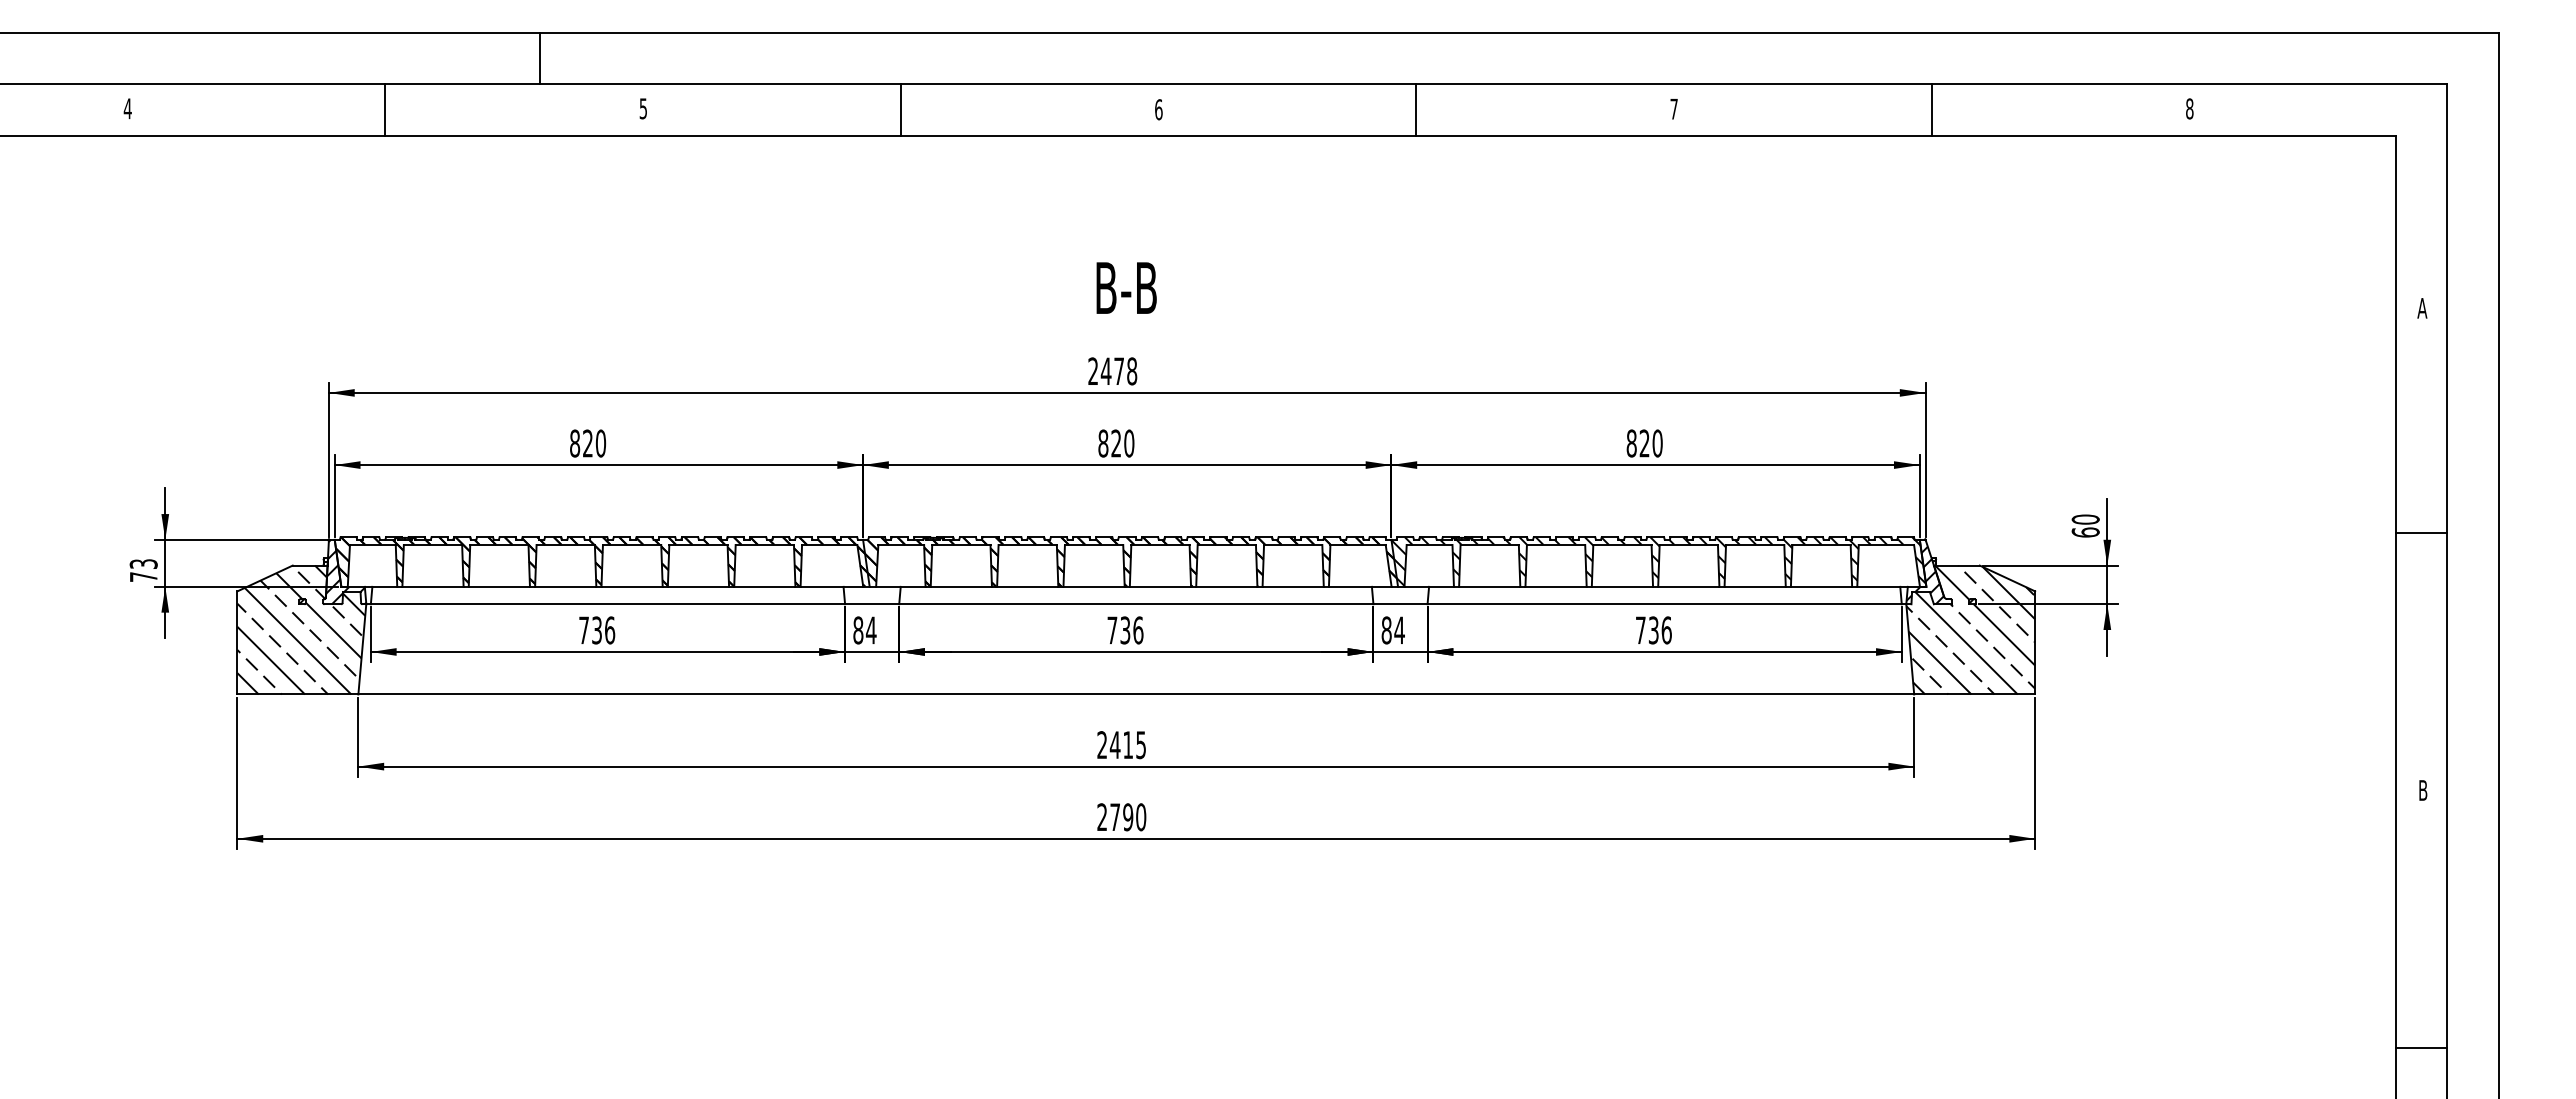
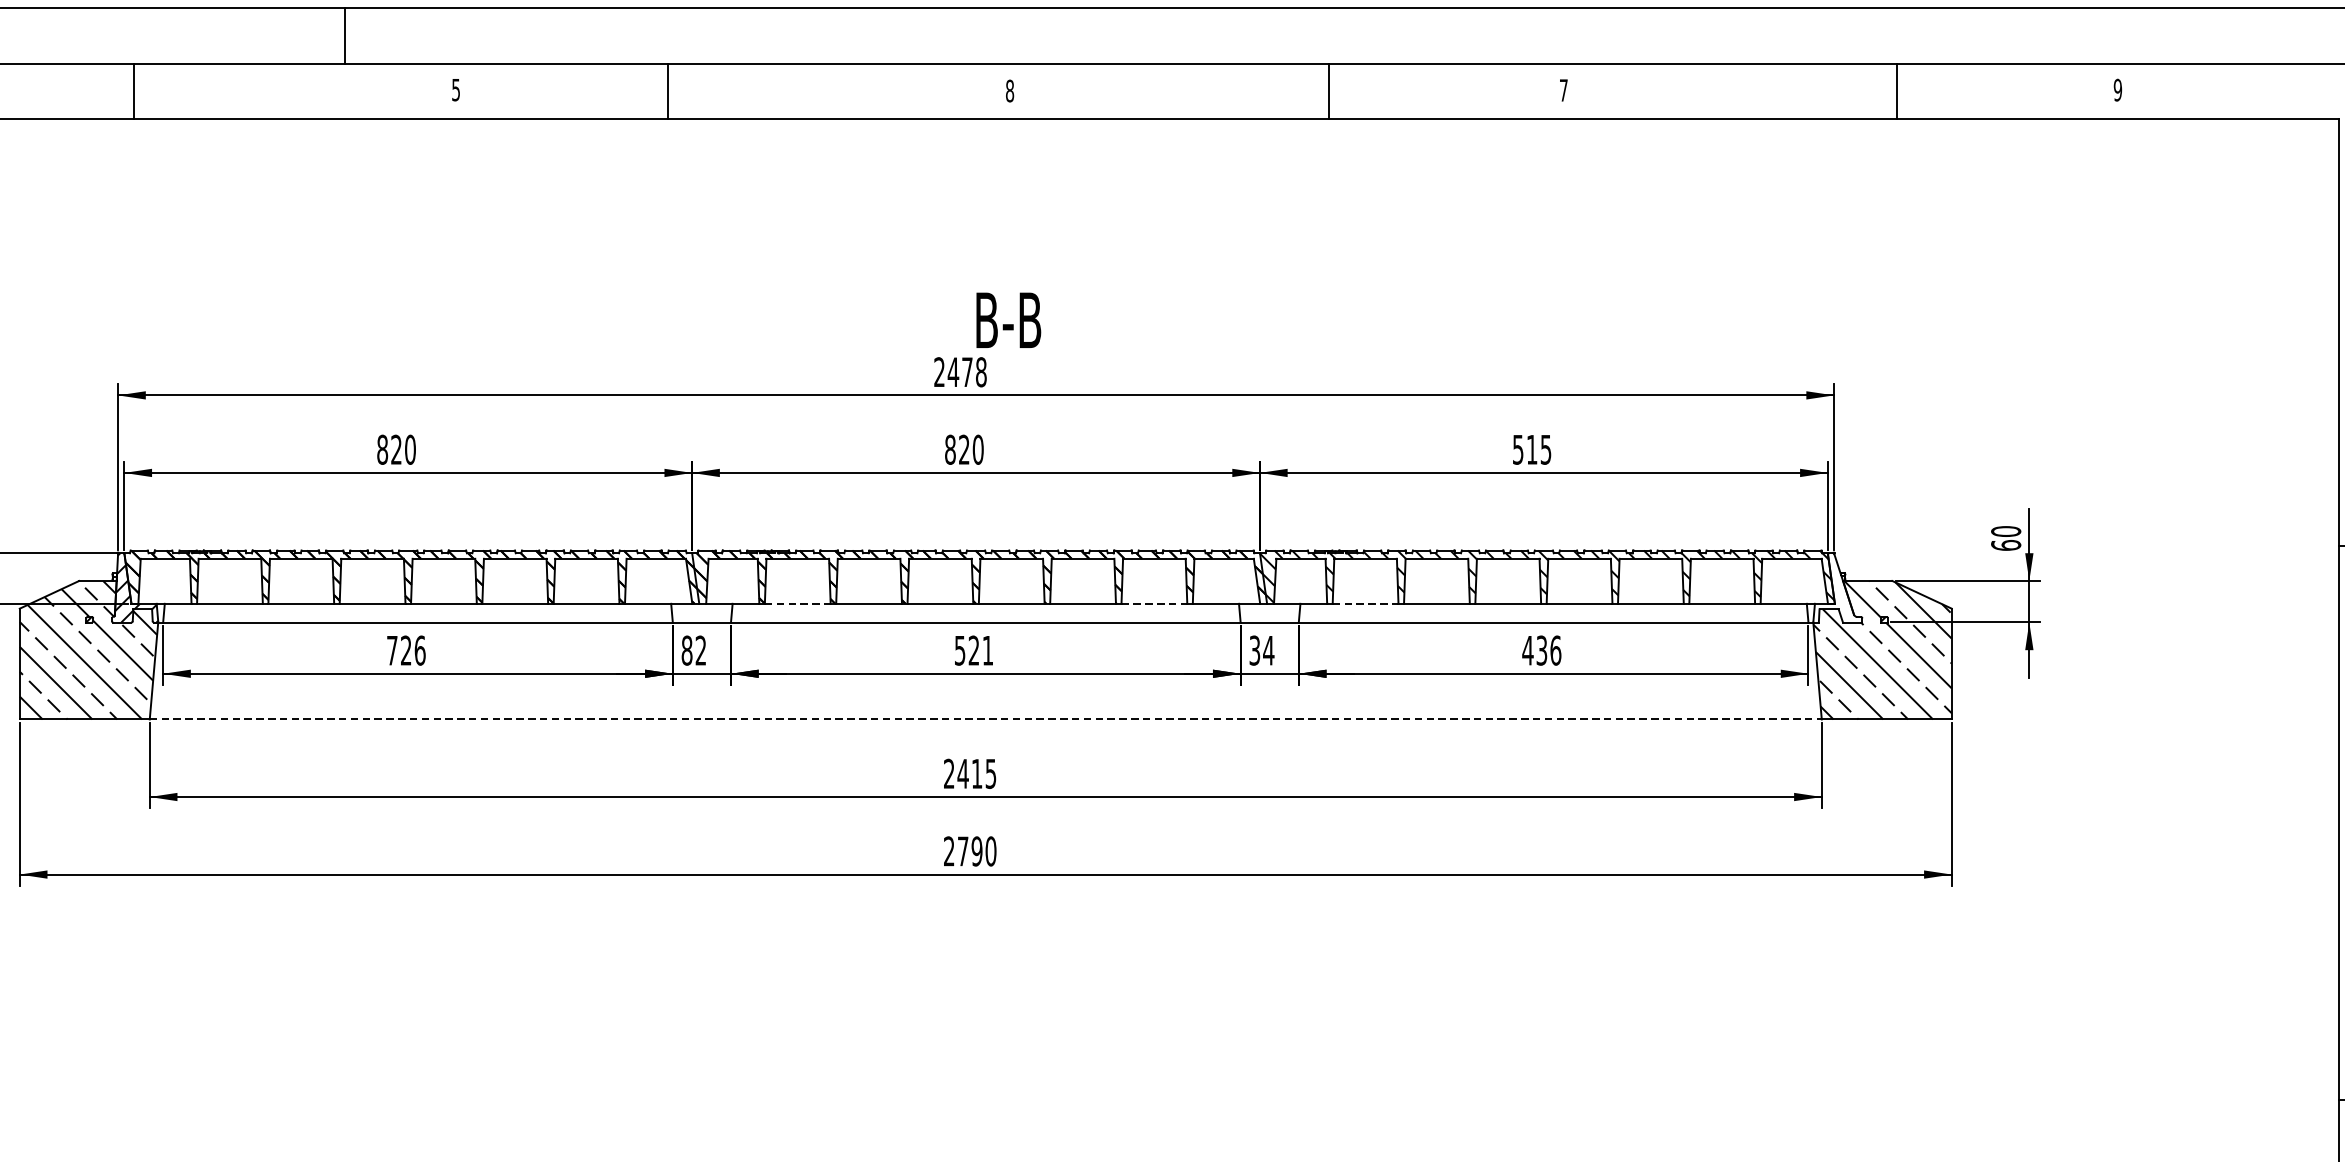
text: (2189, 108) -> (2117, 89), 8 -> 9
line: (385, 109) -> (133, 90), moved
line: (900, 109) -> (667, 90), moved
text: (1158, 109) -> (1009, 90), 6 -> 8
line: (1416, 109) -> (1328, 90), moved
line: (1931, 109) -> (1896, 90), moved
text: (1126, 287) -> (1008, 319), moved
text: (1644, 443) -> (1531, 449), 820 -> 515
hatch: (1924, 575) -> (1832, 591), removed
line: (961, 586) -> (797, 603), solid -> dashed
line: (1293, 586) -> (1154, 603), solid -> dashed
line: (1489, 586) -> (1365, 603), solid -> dashed
text: (1640, 629) -> (1527, 649), 736 -> 436
text: (596, 630) -> (405, 650), 736 -> 726
text: (870, 630) -> (700, 650), 84 -> 82
text: (1125, 630) -> (974, 650), 736 -> 521
text: (1386, 630) -> (1254, 650), 84 -> 34
line: (1136, 694) -> (986, 719), solid -> dashed

